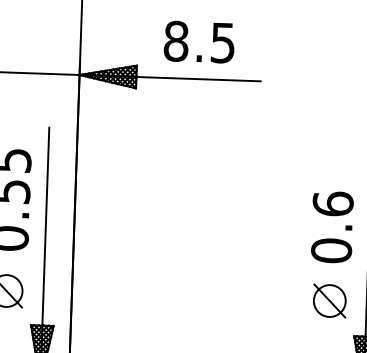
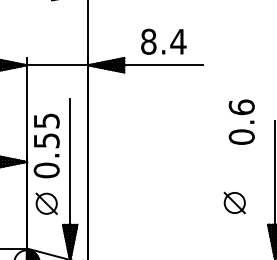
text: (223, 42) -> (178, 41), 8.5 -> 8.4
text: (331, 226) -> (241, 121), moved
part: (329, 300) -> (234, 202), moved

